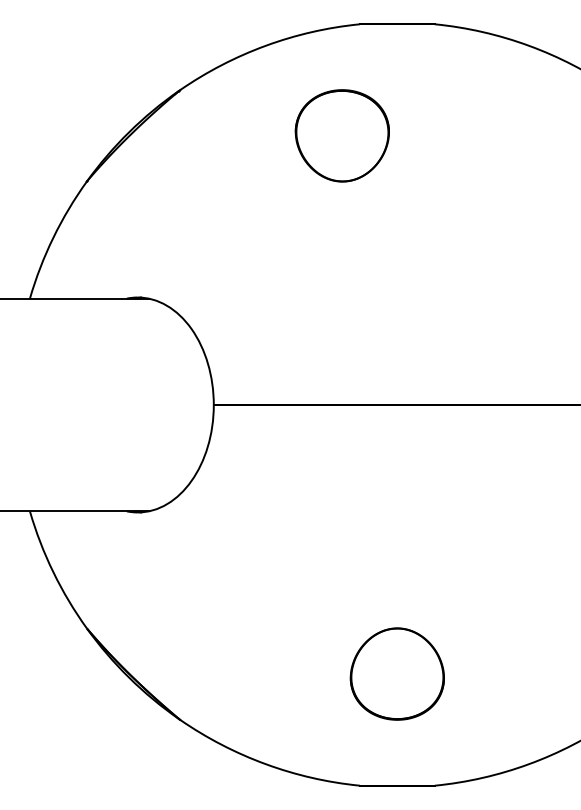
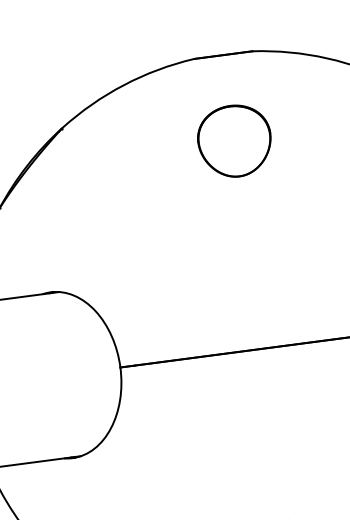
part: (341, 135) -> (233, 141), moved

